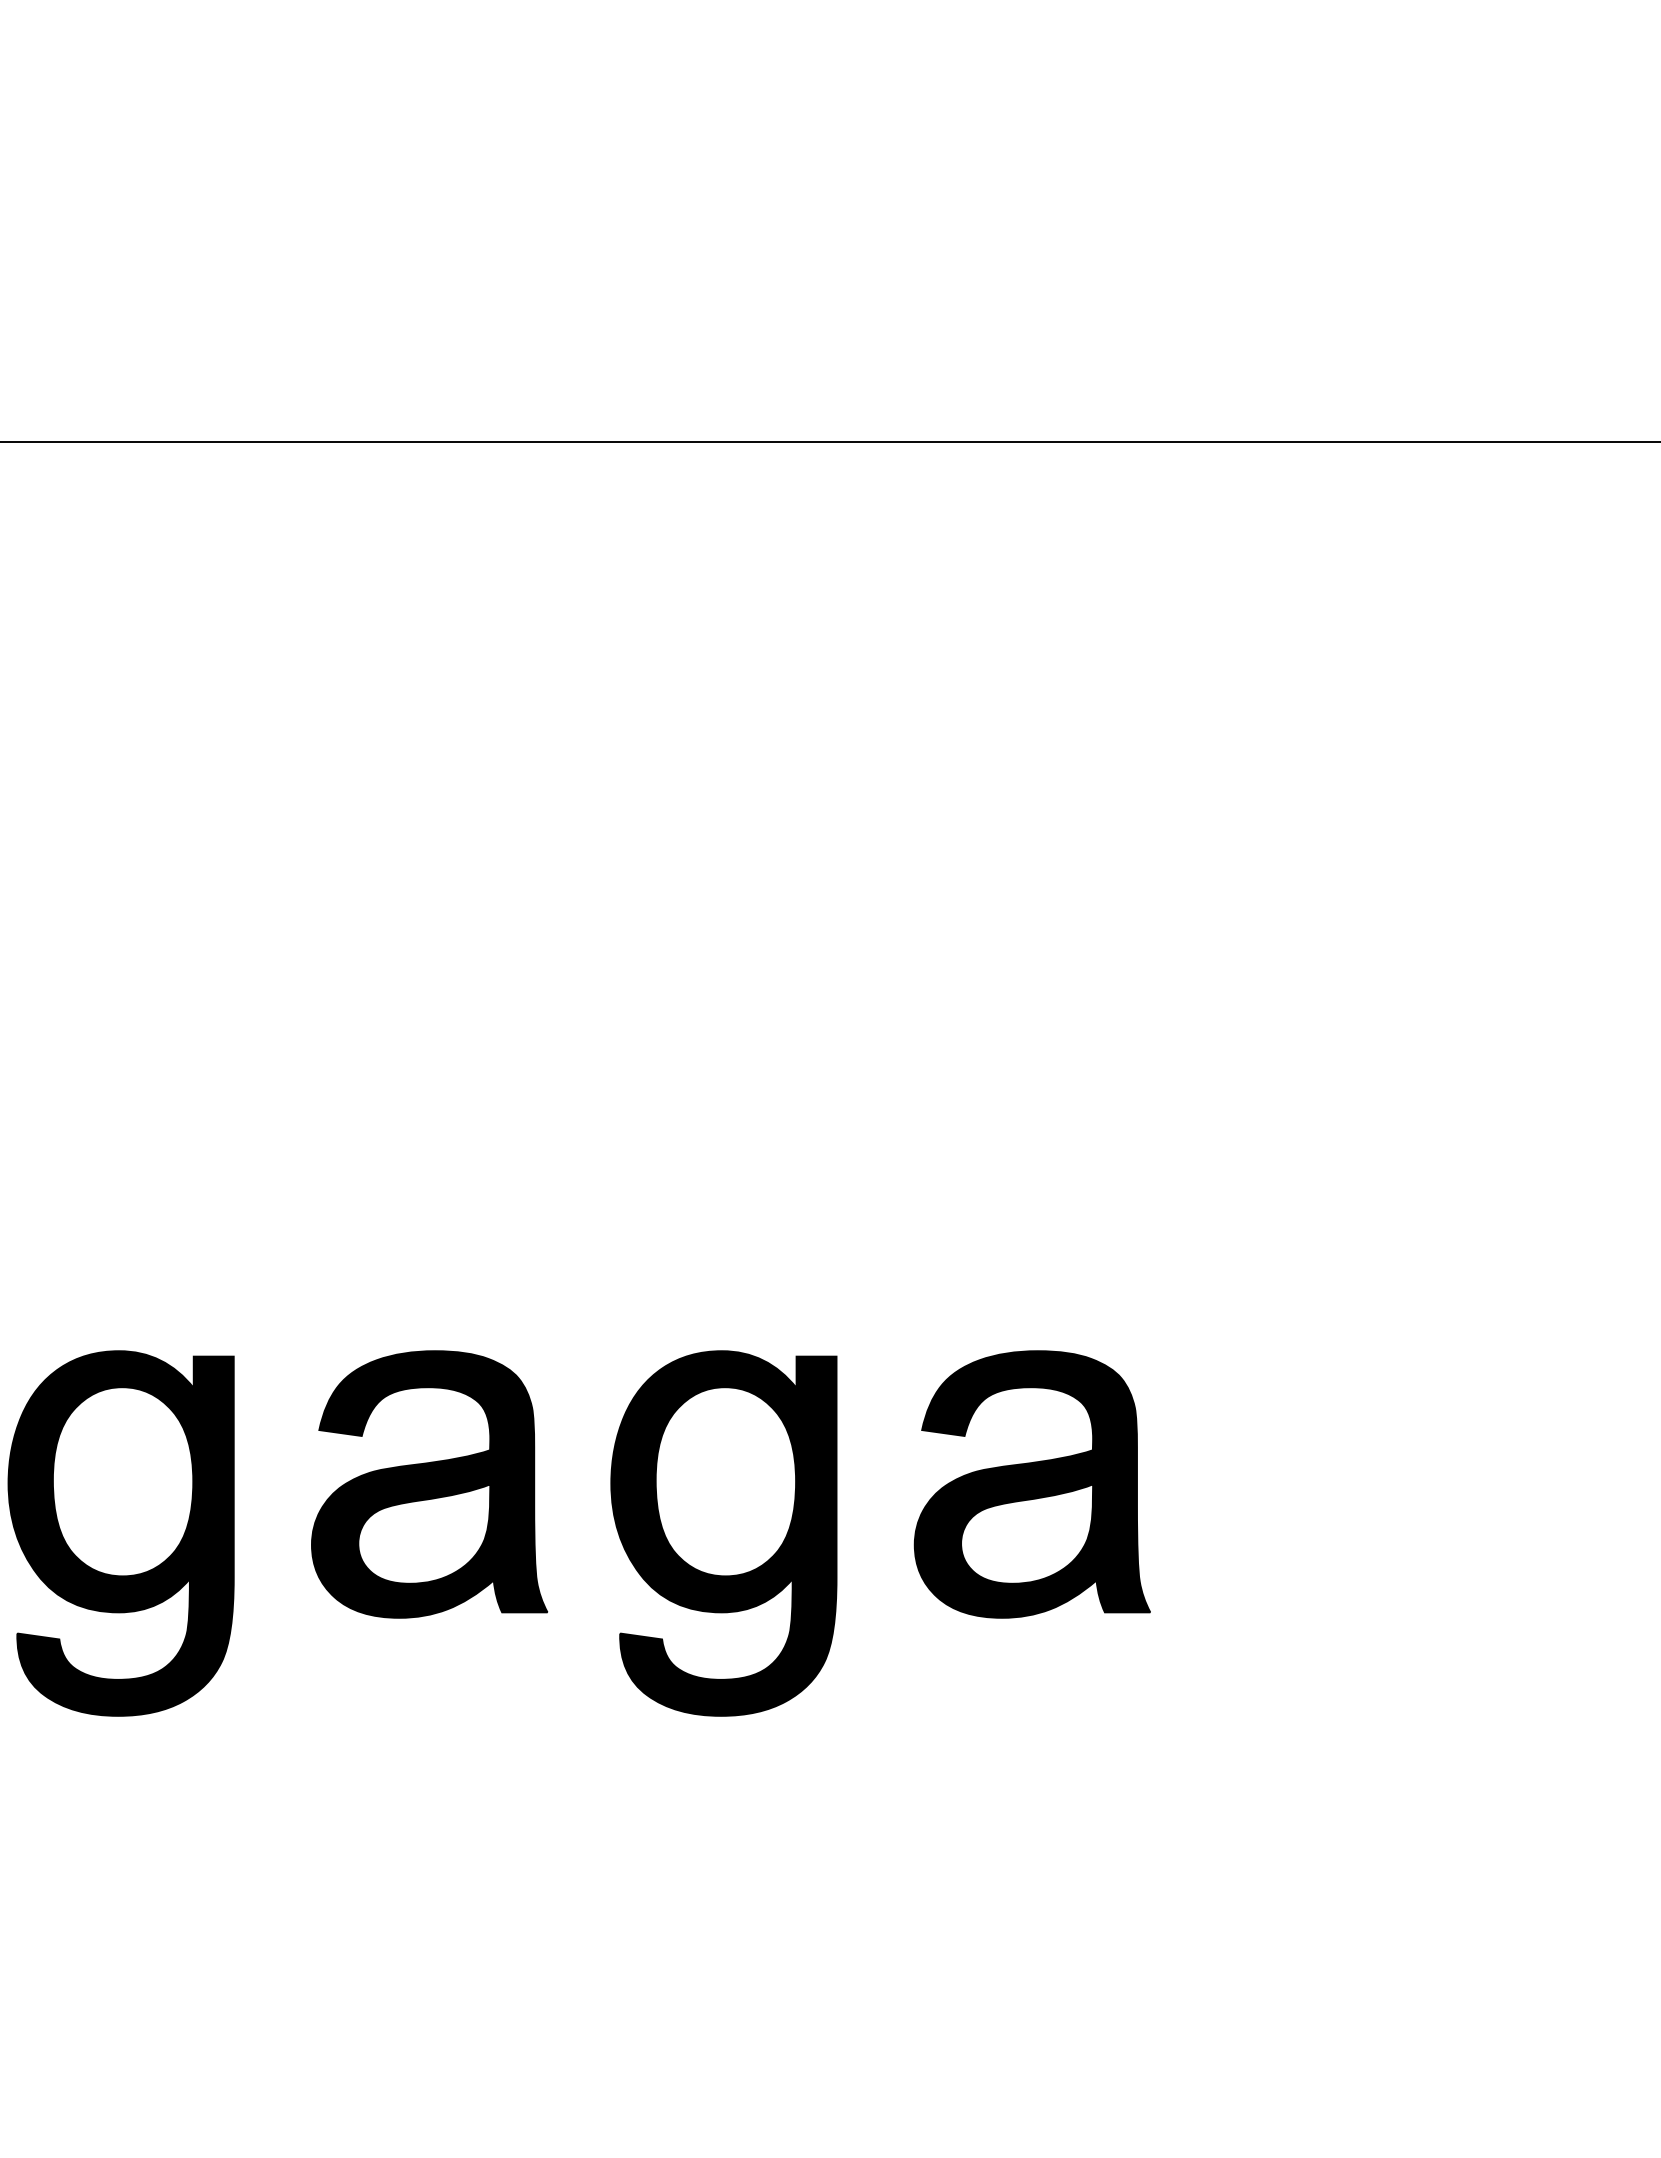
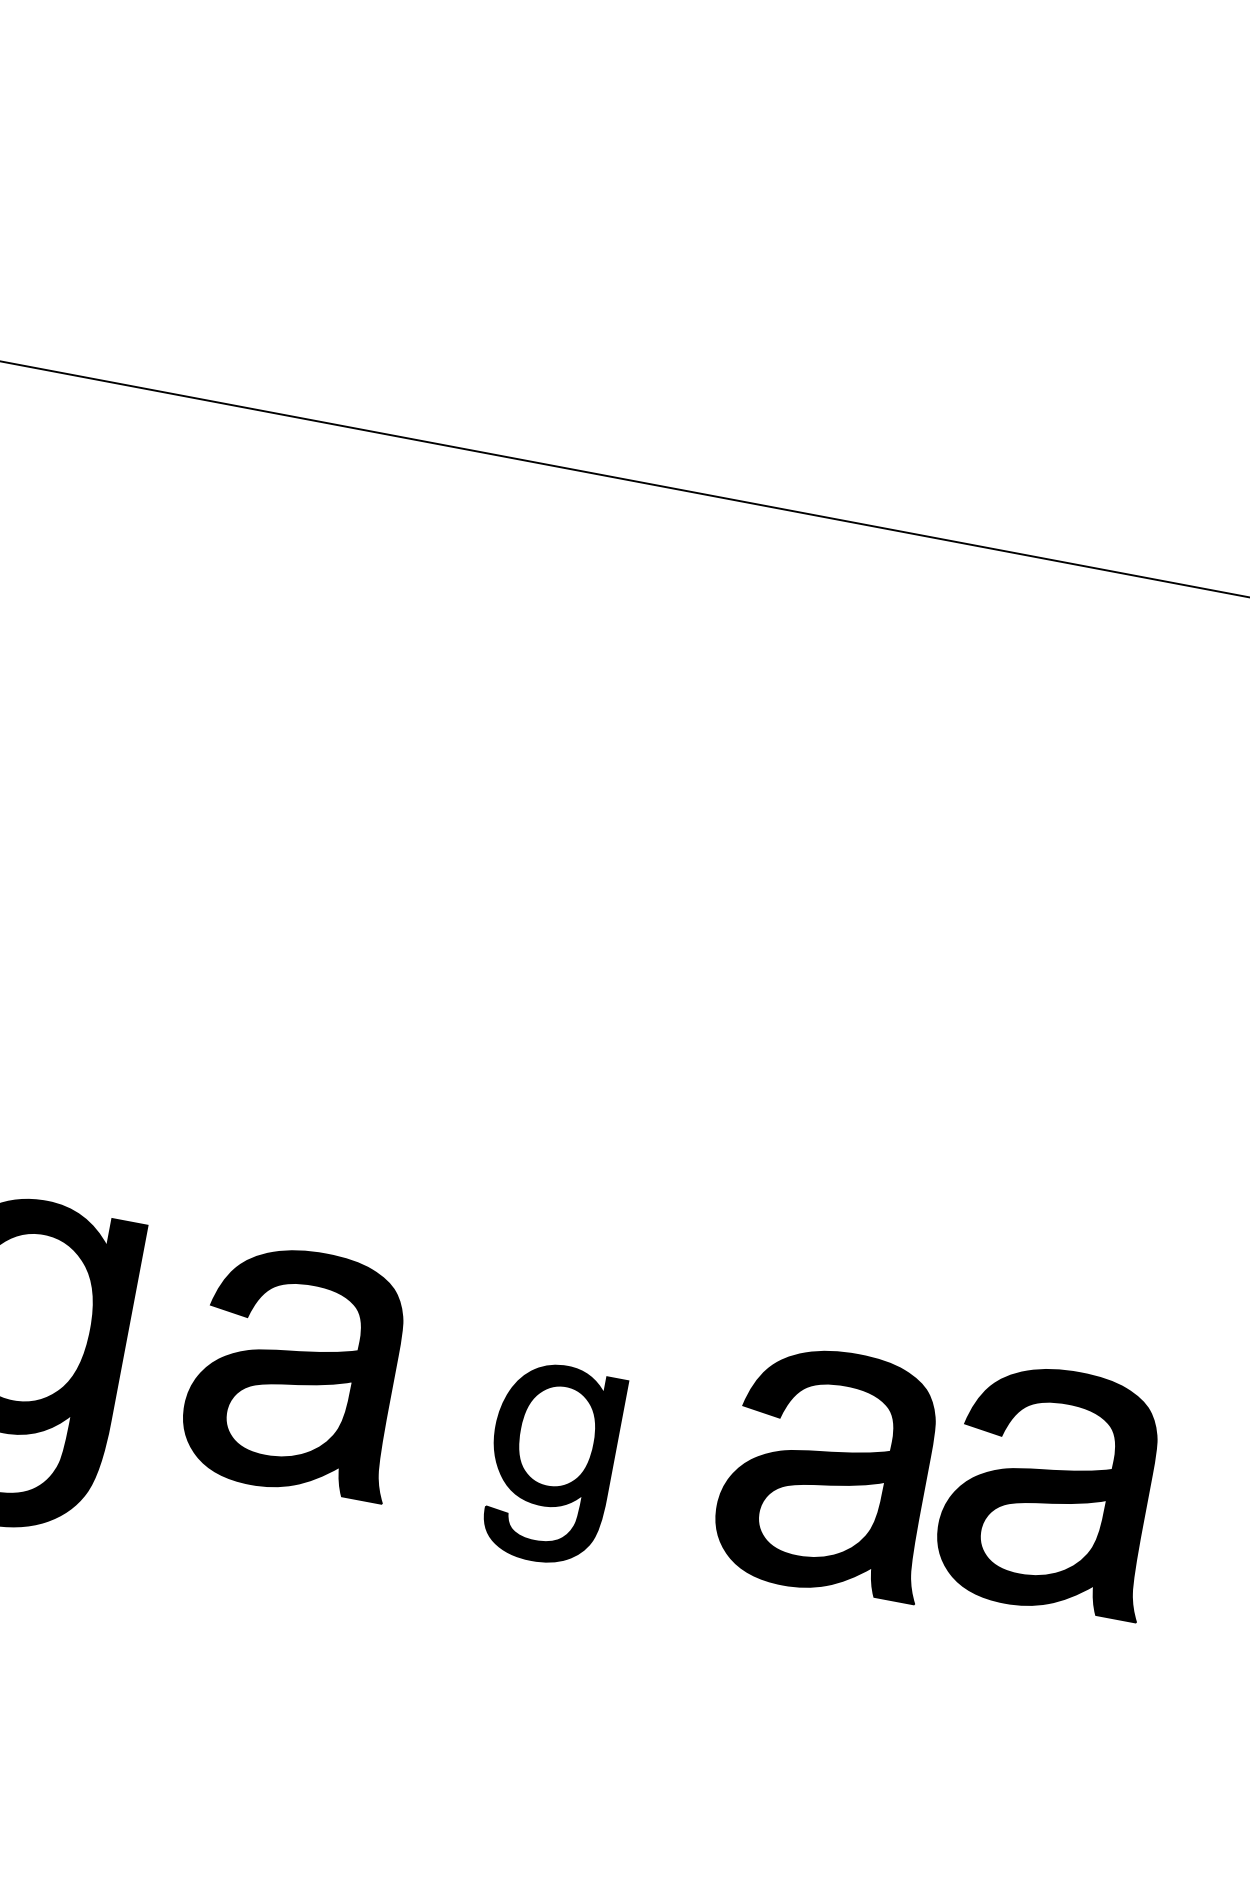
part: (1278, 1458) -> (1053, 1489), added
part: (723, 1533) -> (550, 1463), size x0.6

